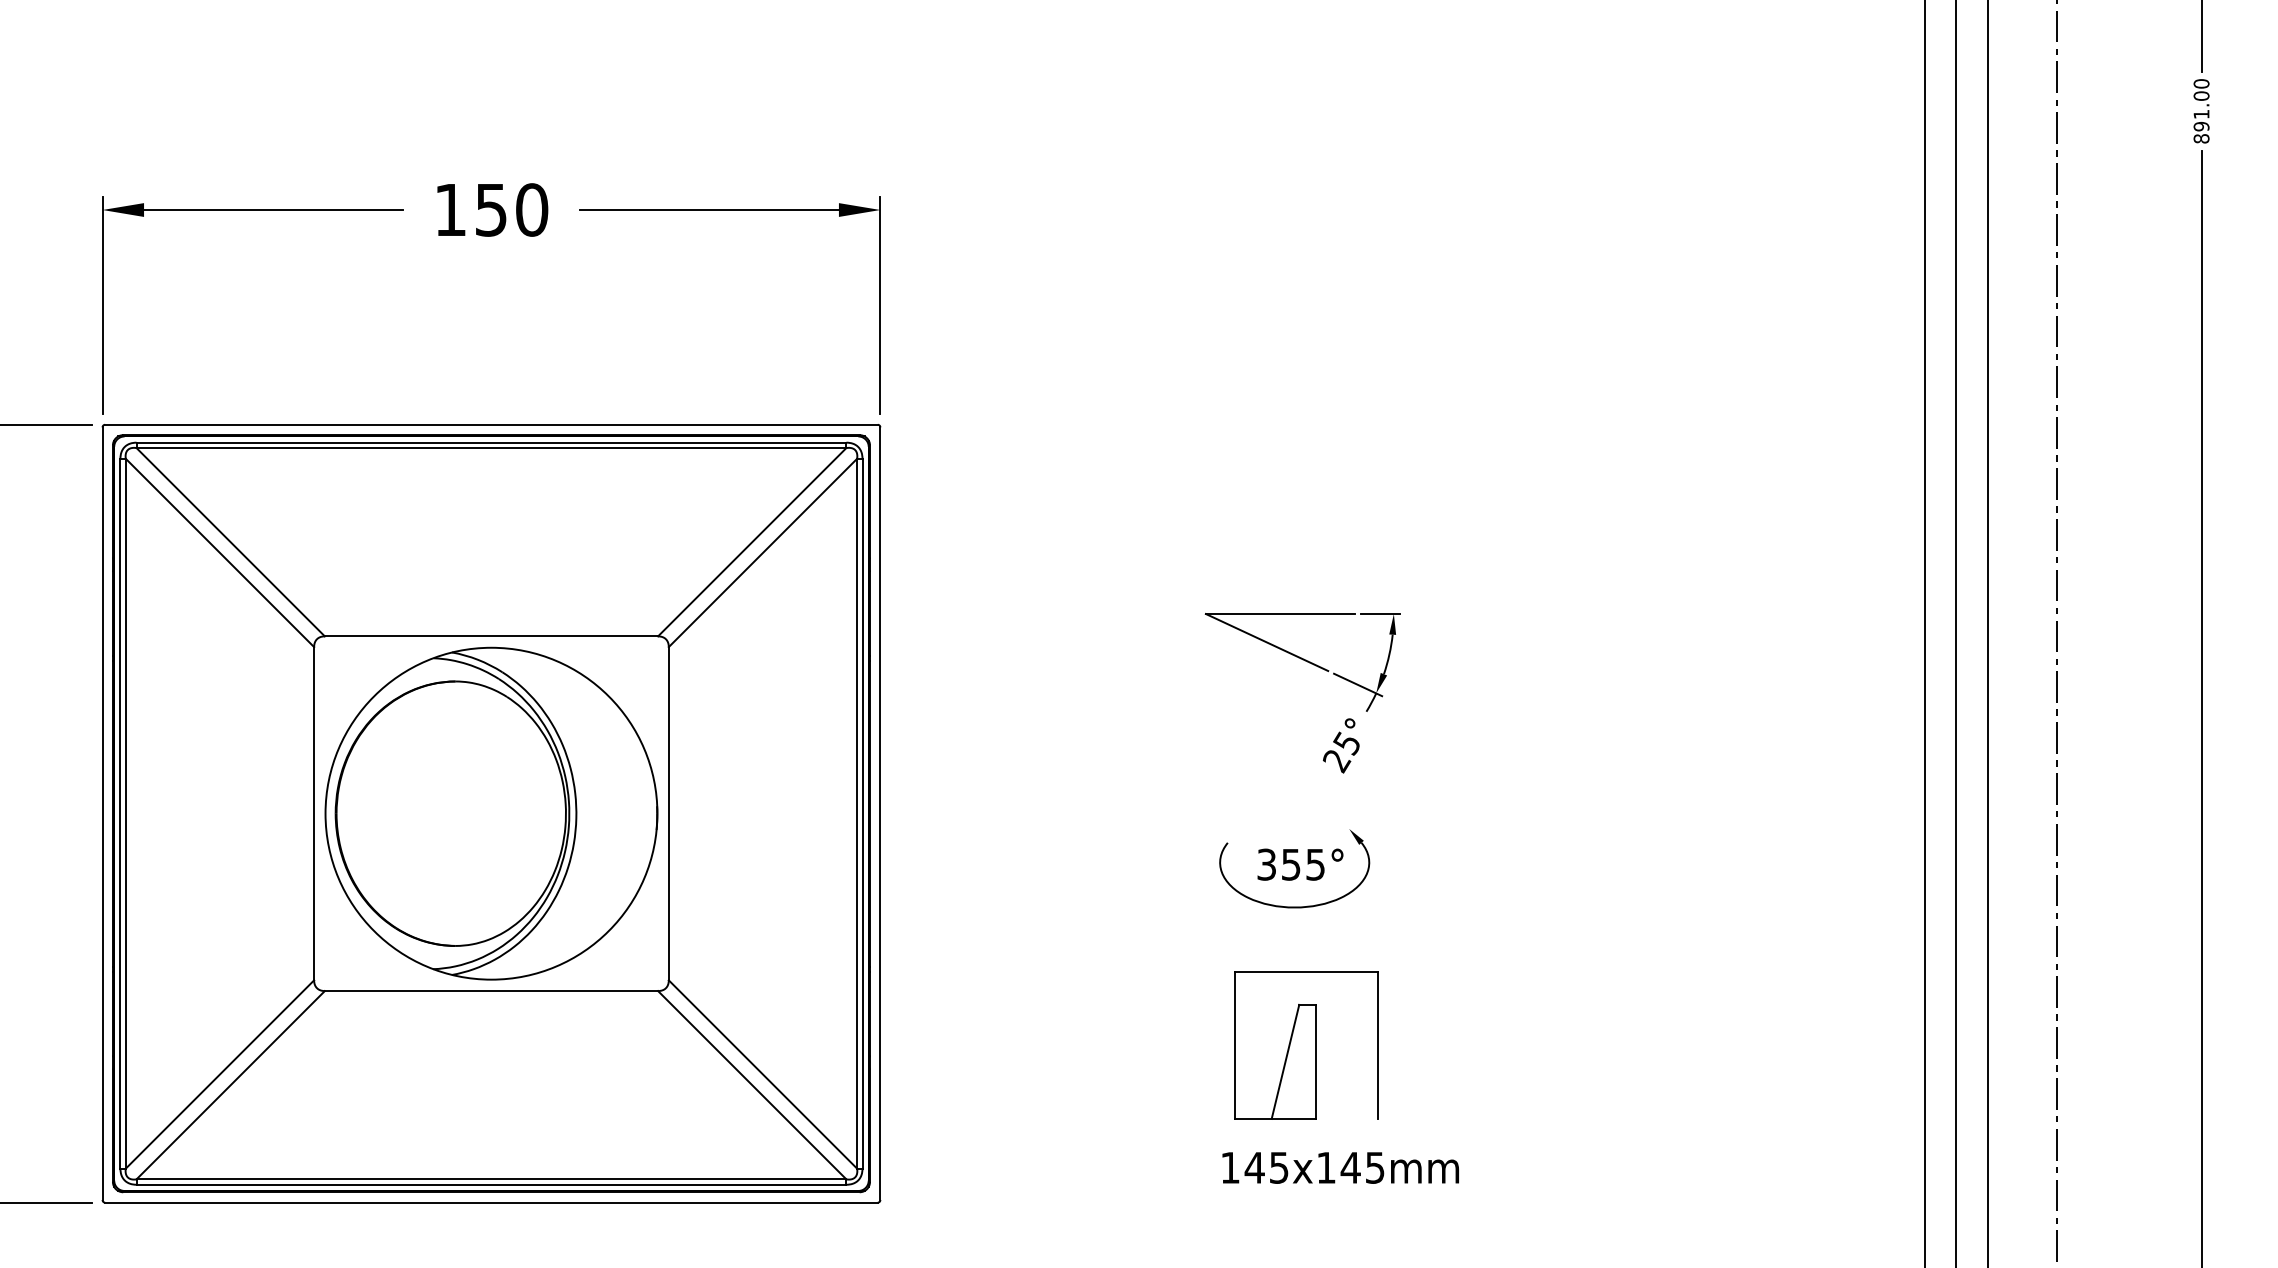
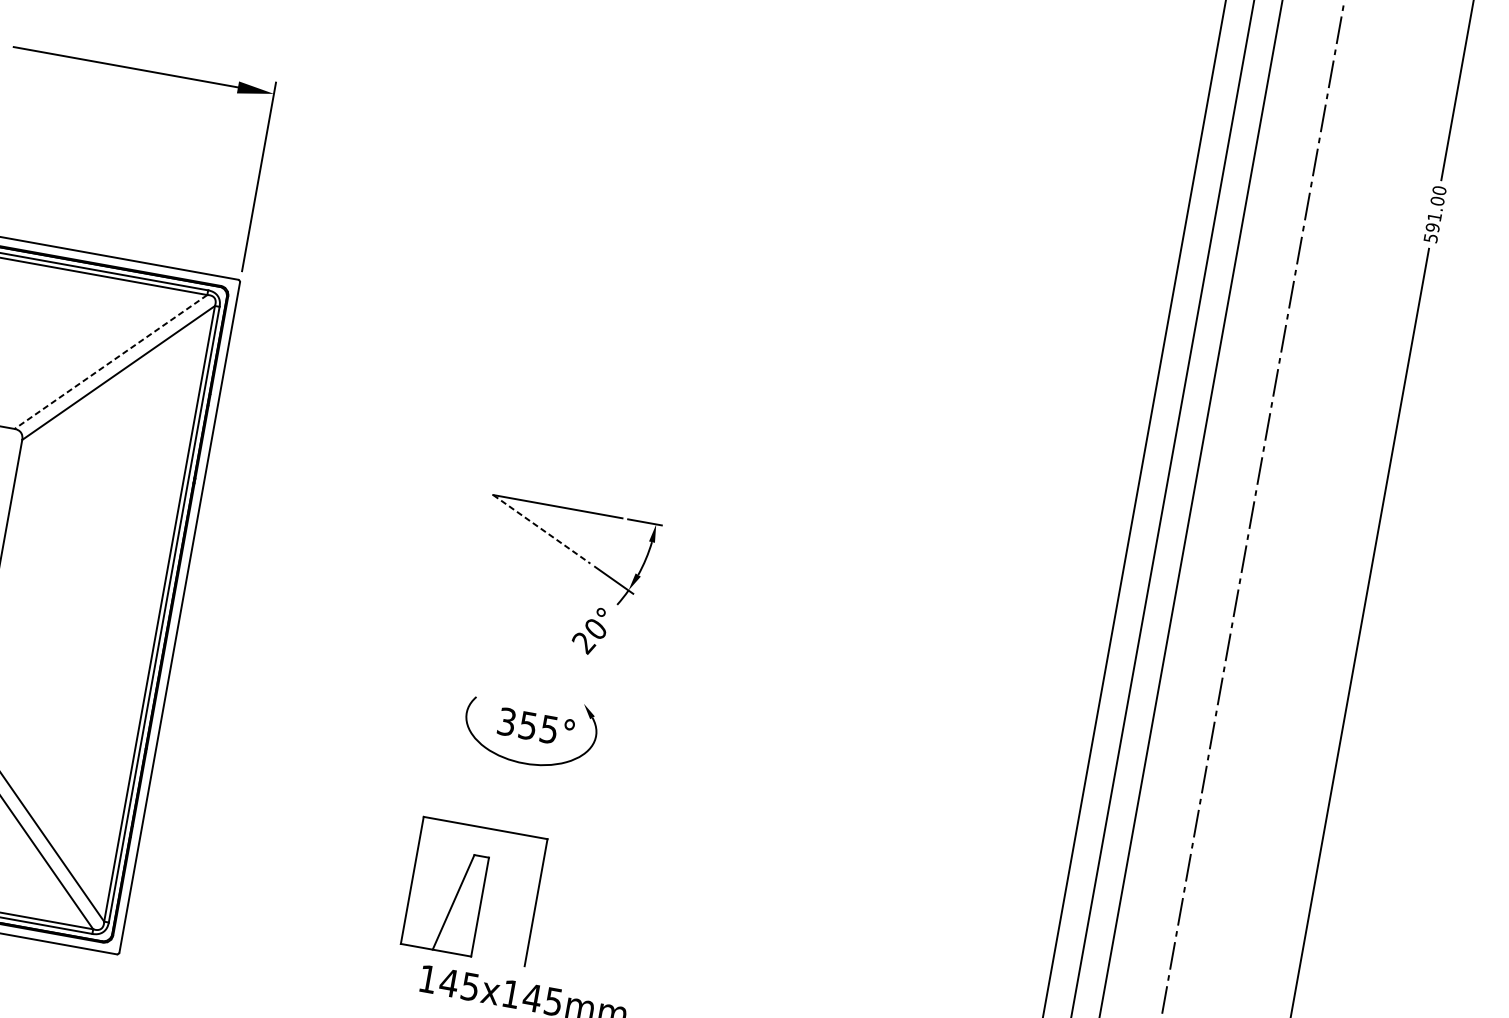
text: (2201, 138) -> (1430, 238), 891.00 -> 591.00
line: (751, 542) -> (110, 362), solid -> dashed
line: (1267, 642) -> (542, 529), solid -> dashed
text: (1346, 743) -> (594, 629), 25° -> 20°
part: (1306, 1045) -> (474, 891), moved

